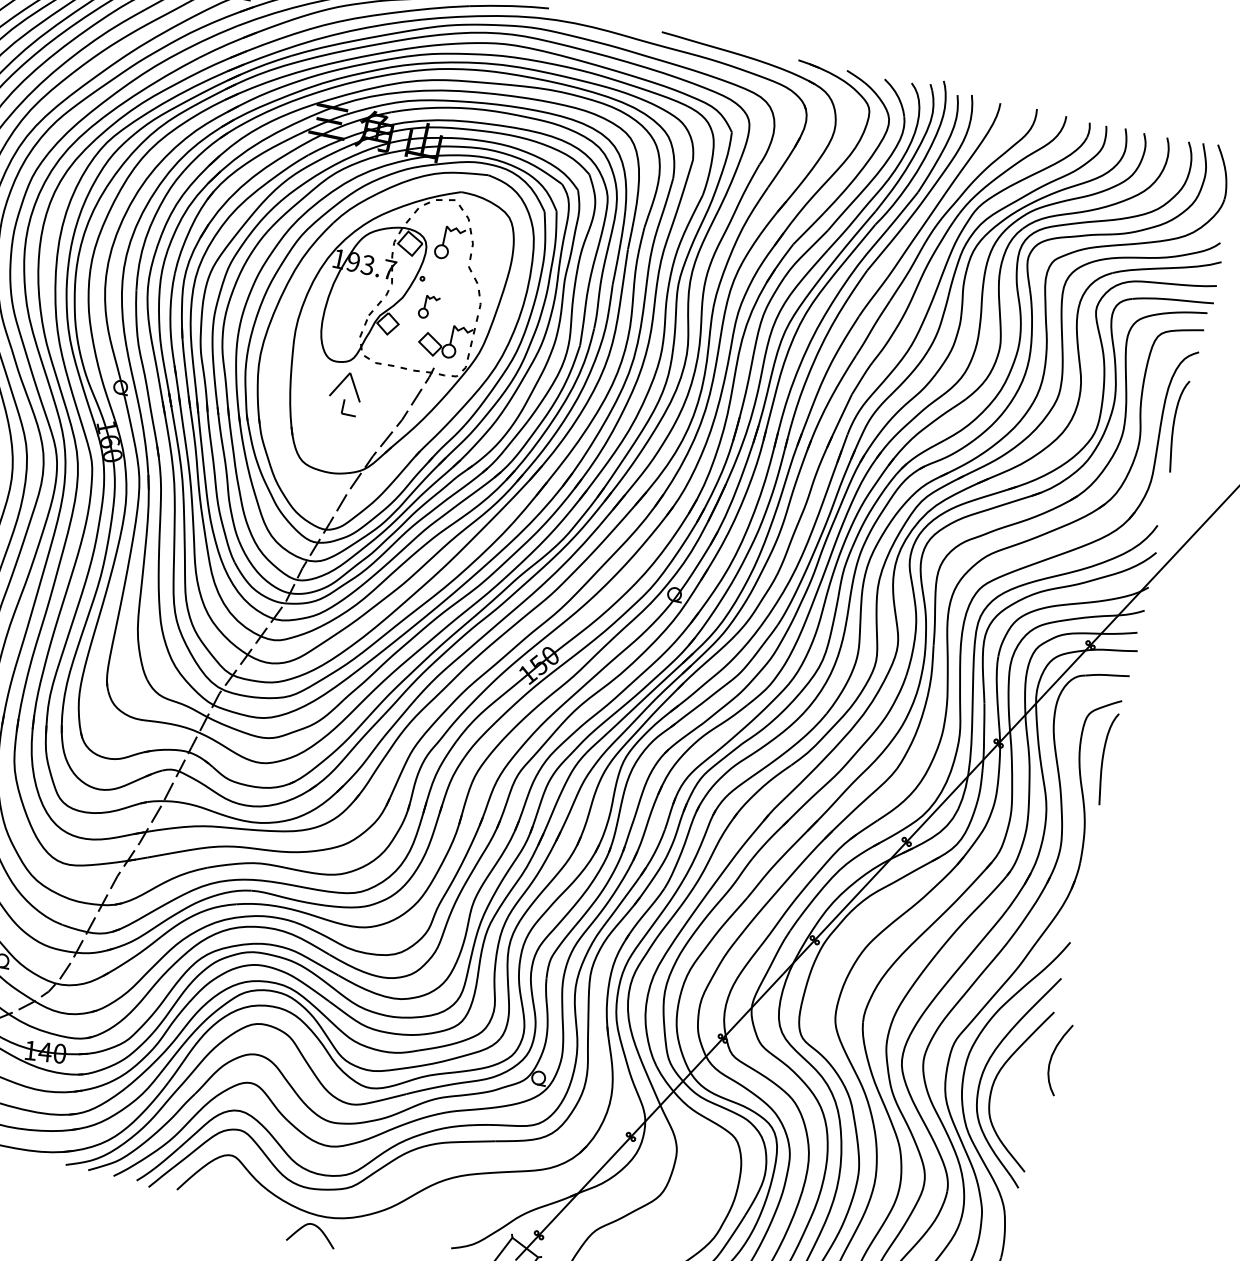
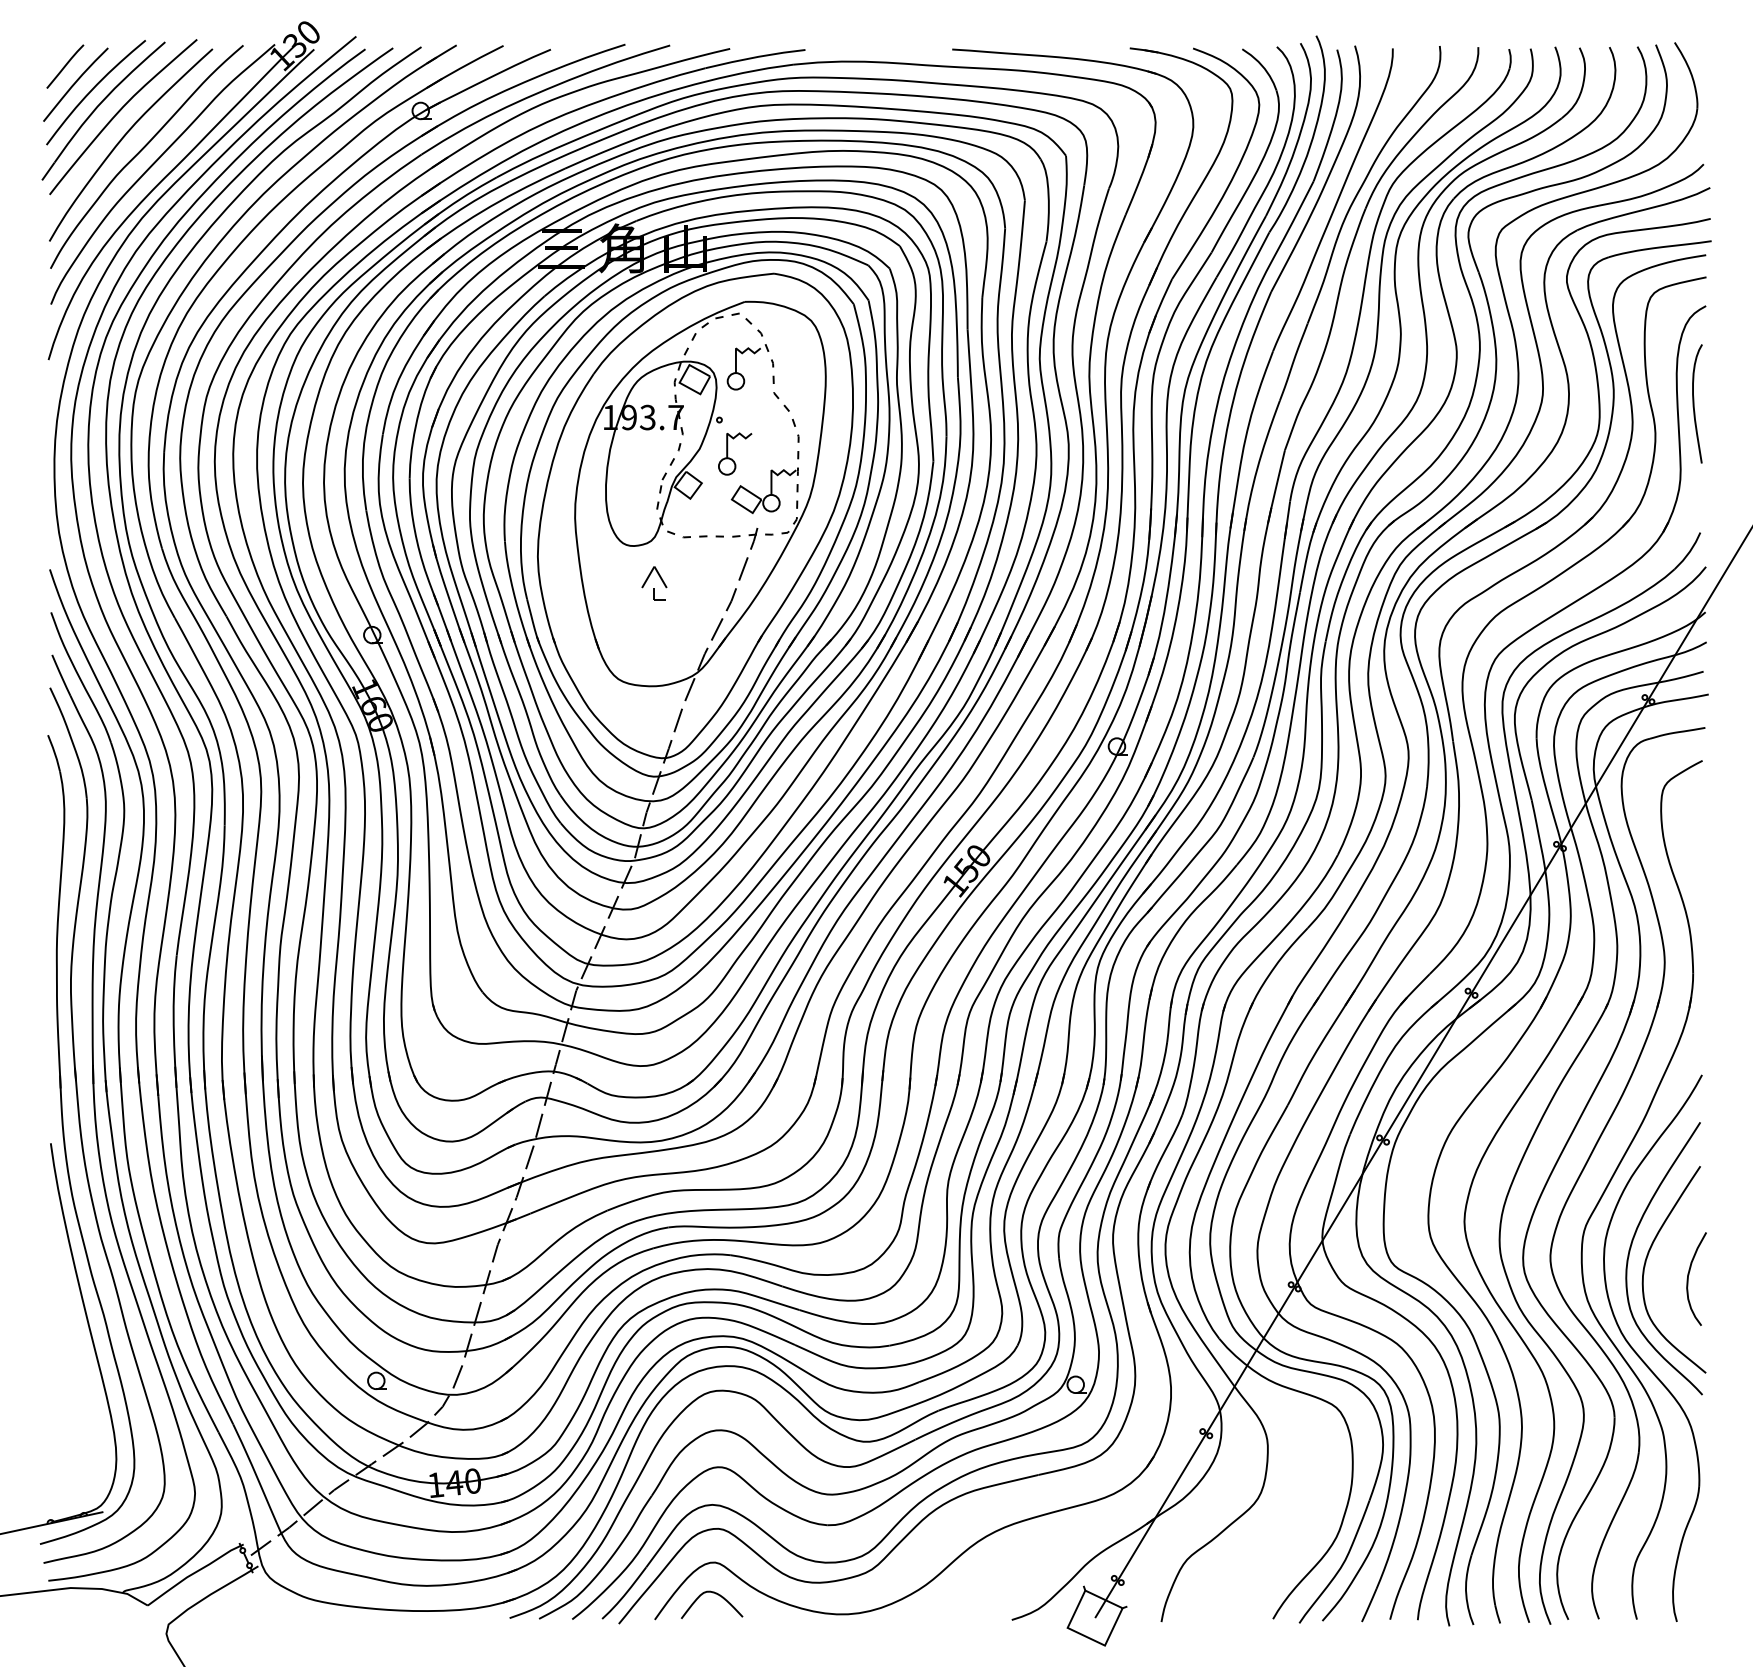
part: (429, 307) -> (735, 453), size x1.43
part: (345, 393) -> (654, 583), size x0.62
curve: (1103, 757) -> (1694, 836), removed
curve: (1053, 1055) -> (1689, 1275), moved
curve: (317, 1228) -> (717, 1595), moved

